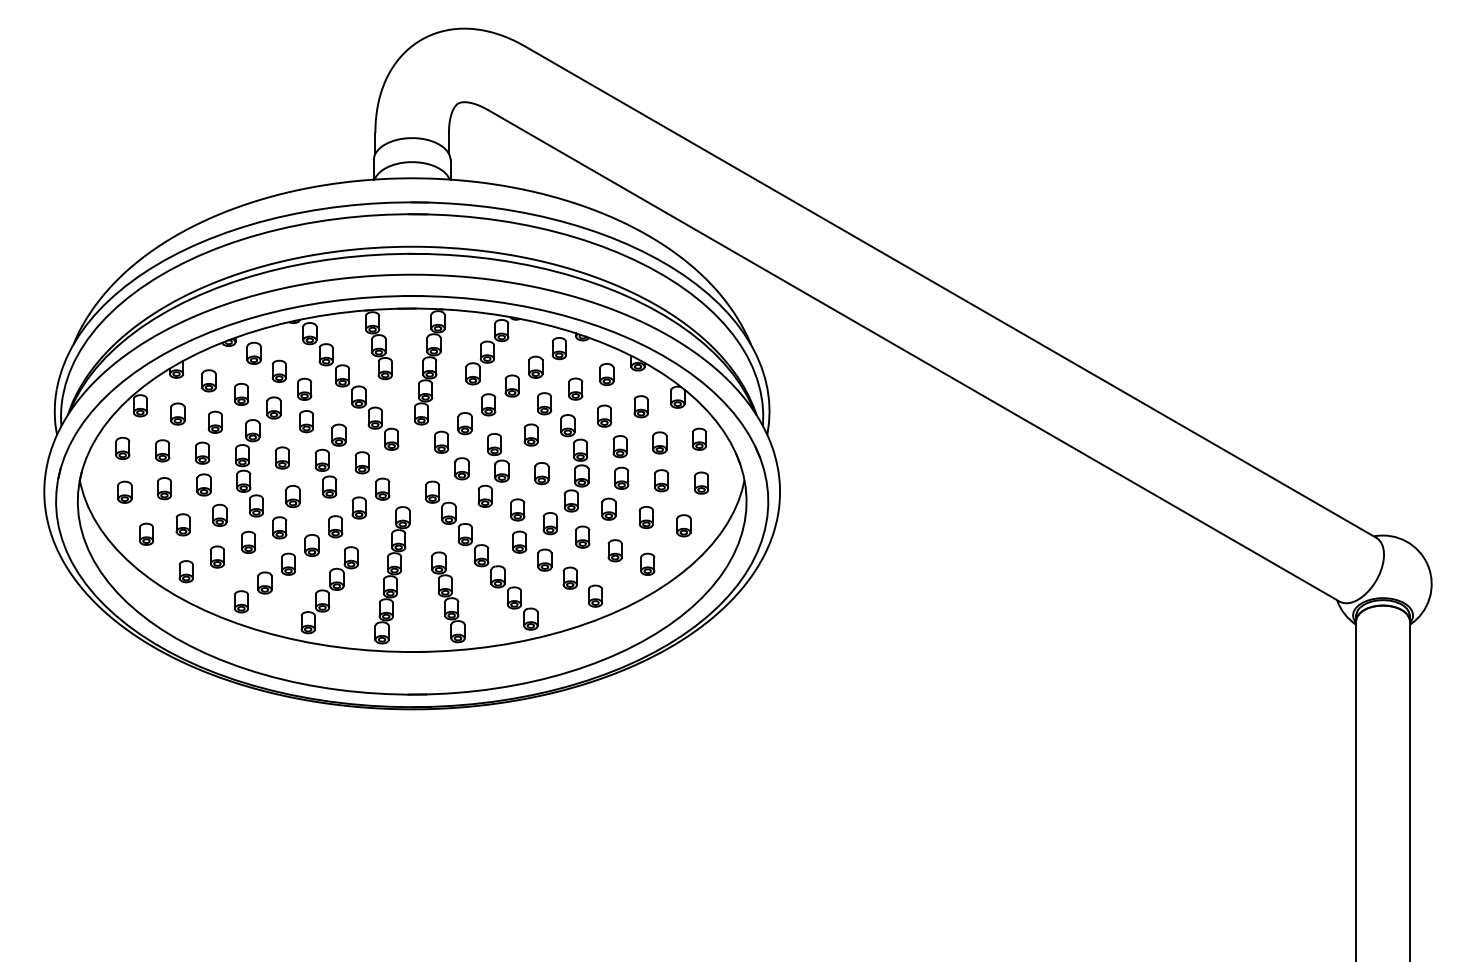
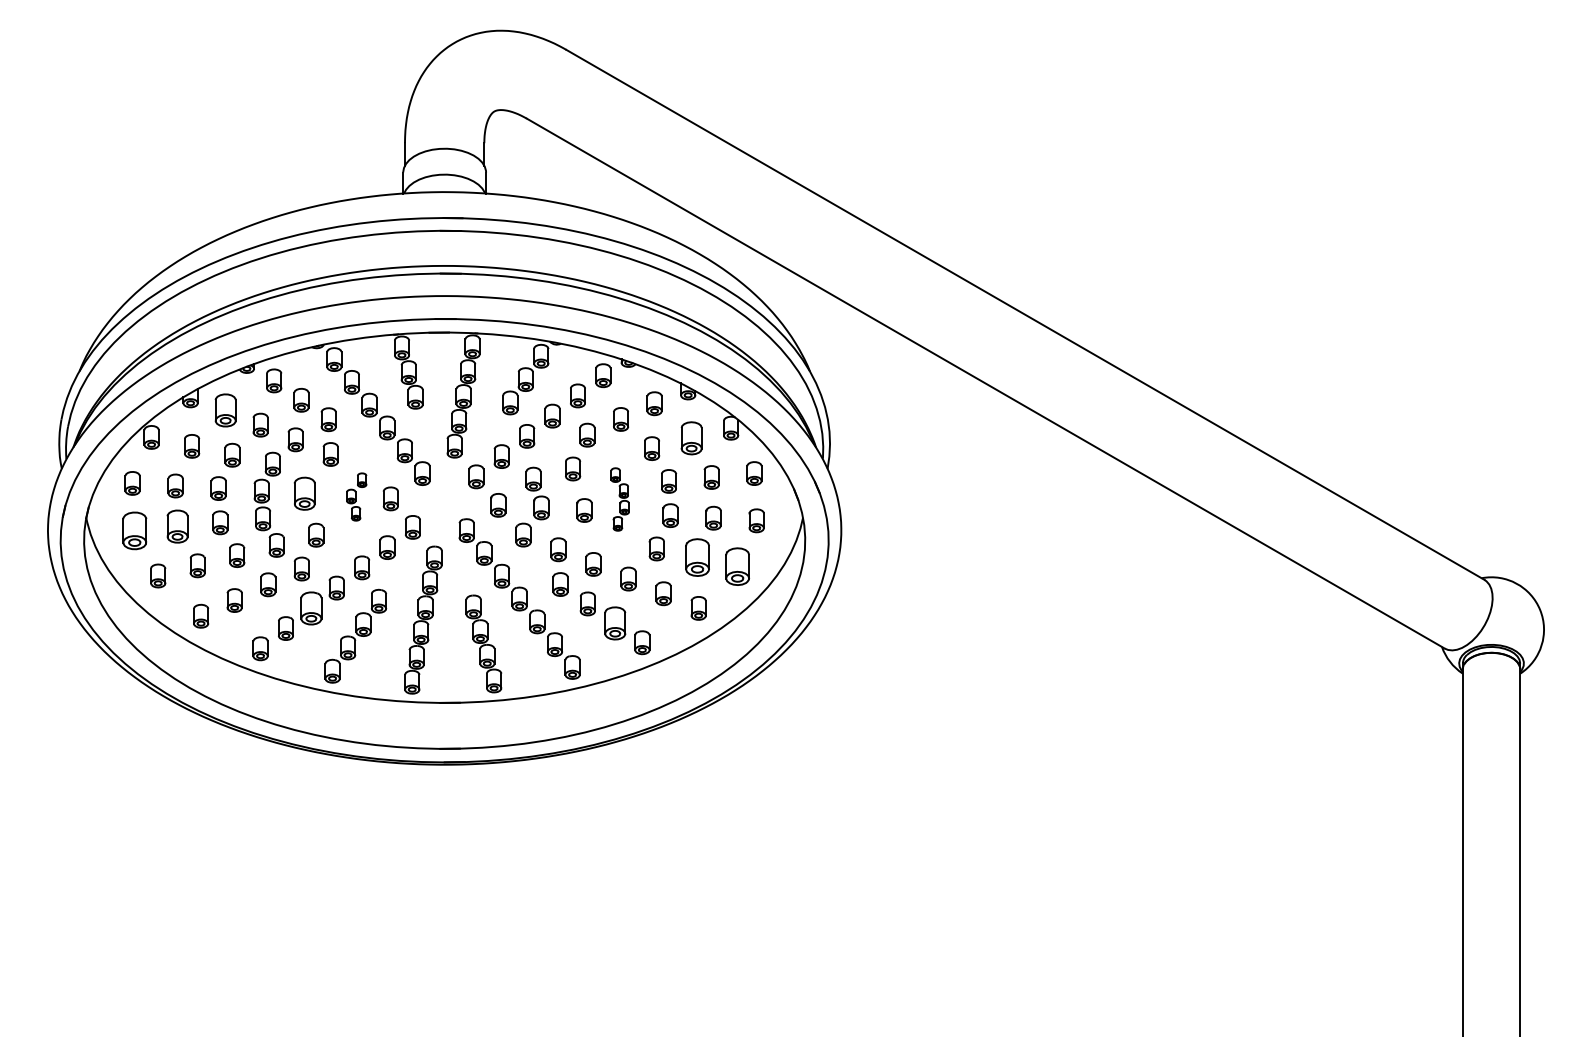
part: (208, 380) -> (225, 410), size x1.4
part: (640, 406) -> (690, 438), size x1.4
part: (282, 457) -> (304, 493), size x1.4
part: (330, 460) -> (356, 496), size x0.6
part: (574, 463) -> (619, 499), size x0.6
part: (164, 488) -> (177, 526), size x1.4
part: (124, 491) -> (134, 529), size x1.6
part: (645, 517) -> (696, 557), size x1.6
part: (683, 525) -> (737, 566), size x1.6
part: (288, 563) -> (311, 607), size x1.4
part: (569, 577) -> (614, 622), size x1.4

